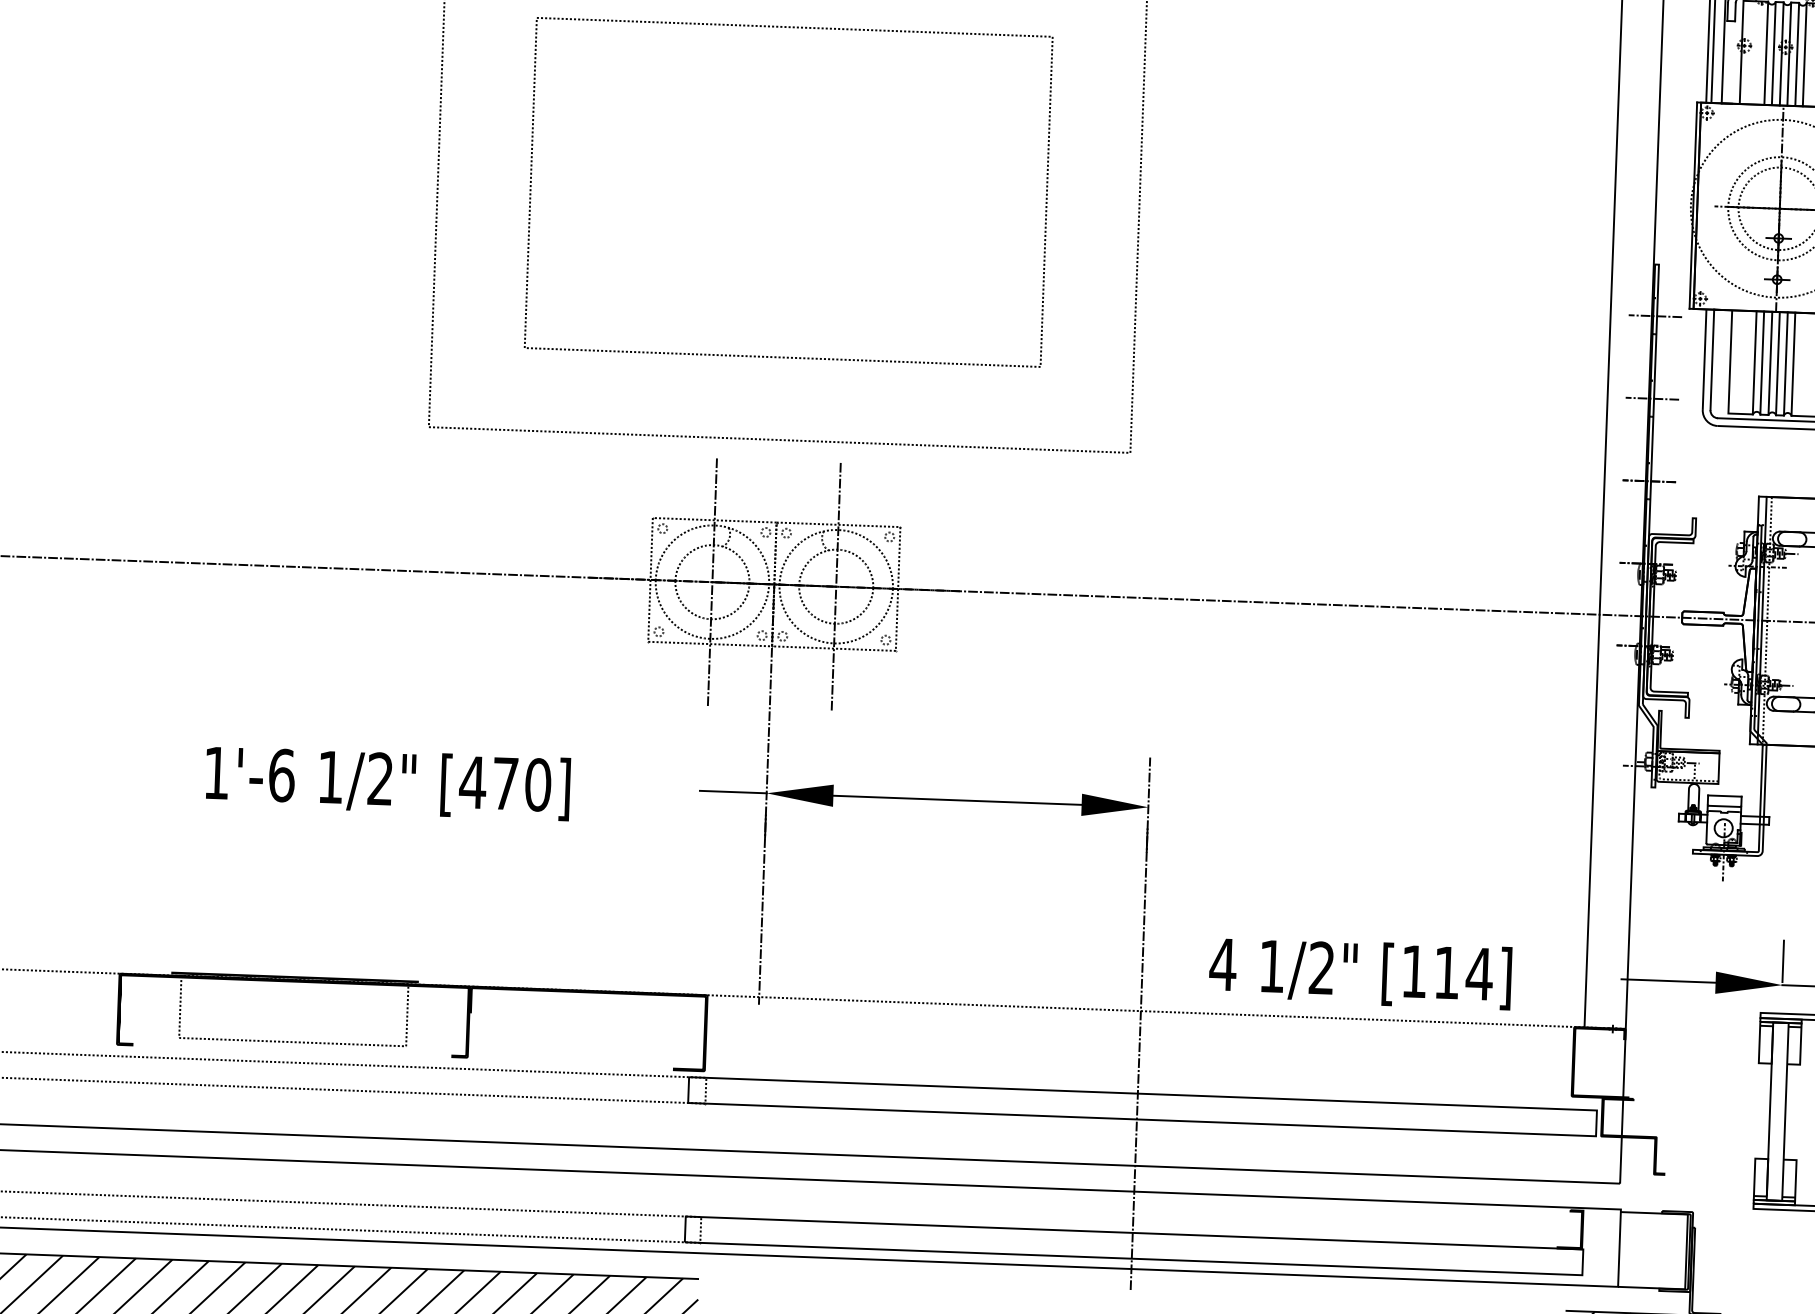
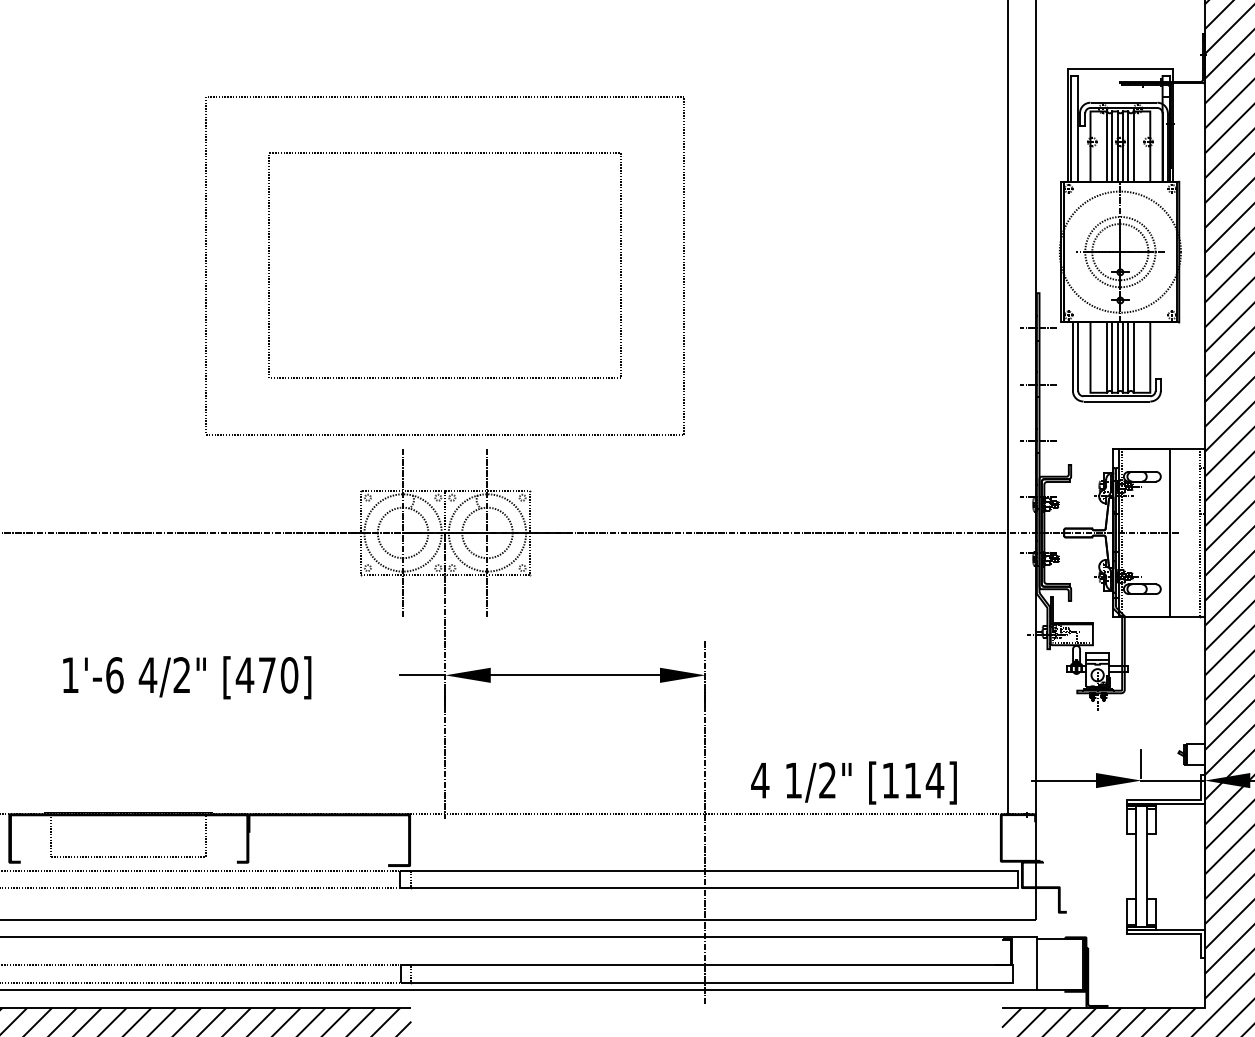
text: (329, 776) -> (147, 674), 1/2" -> 4/2"

